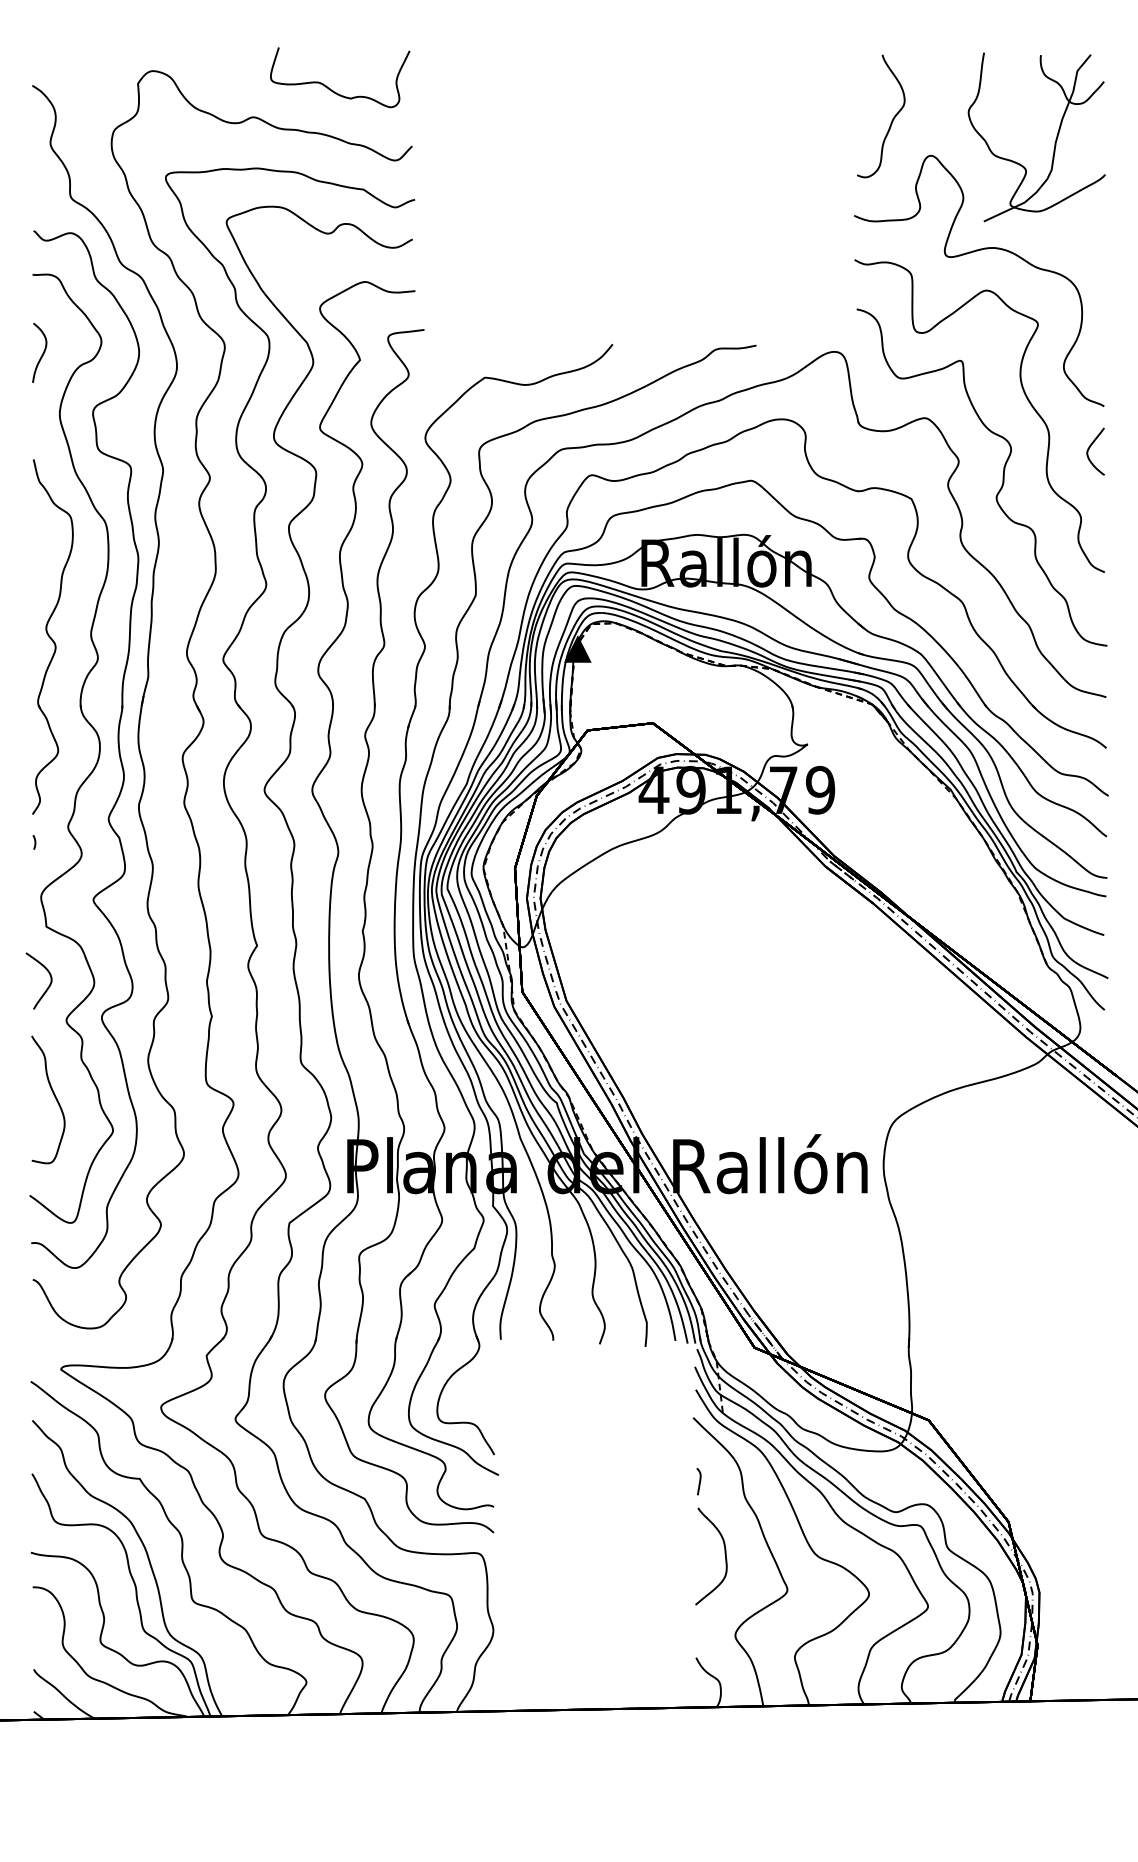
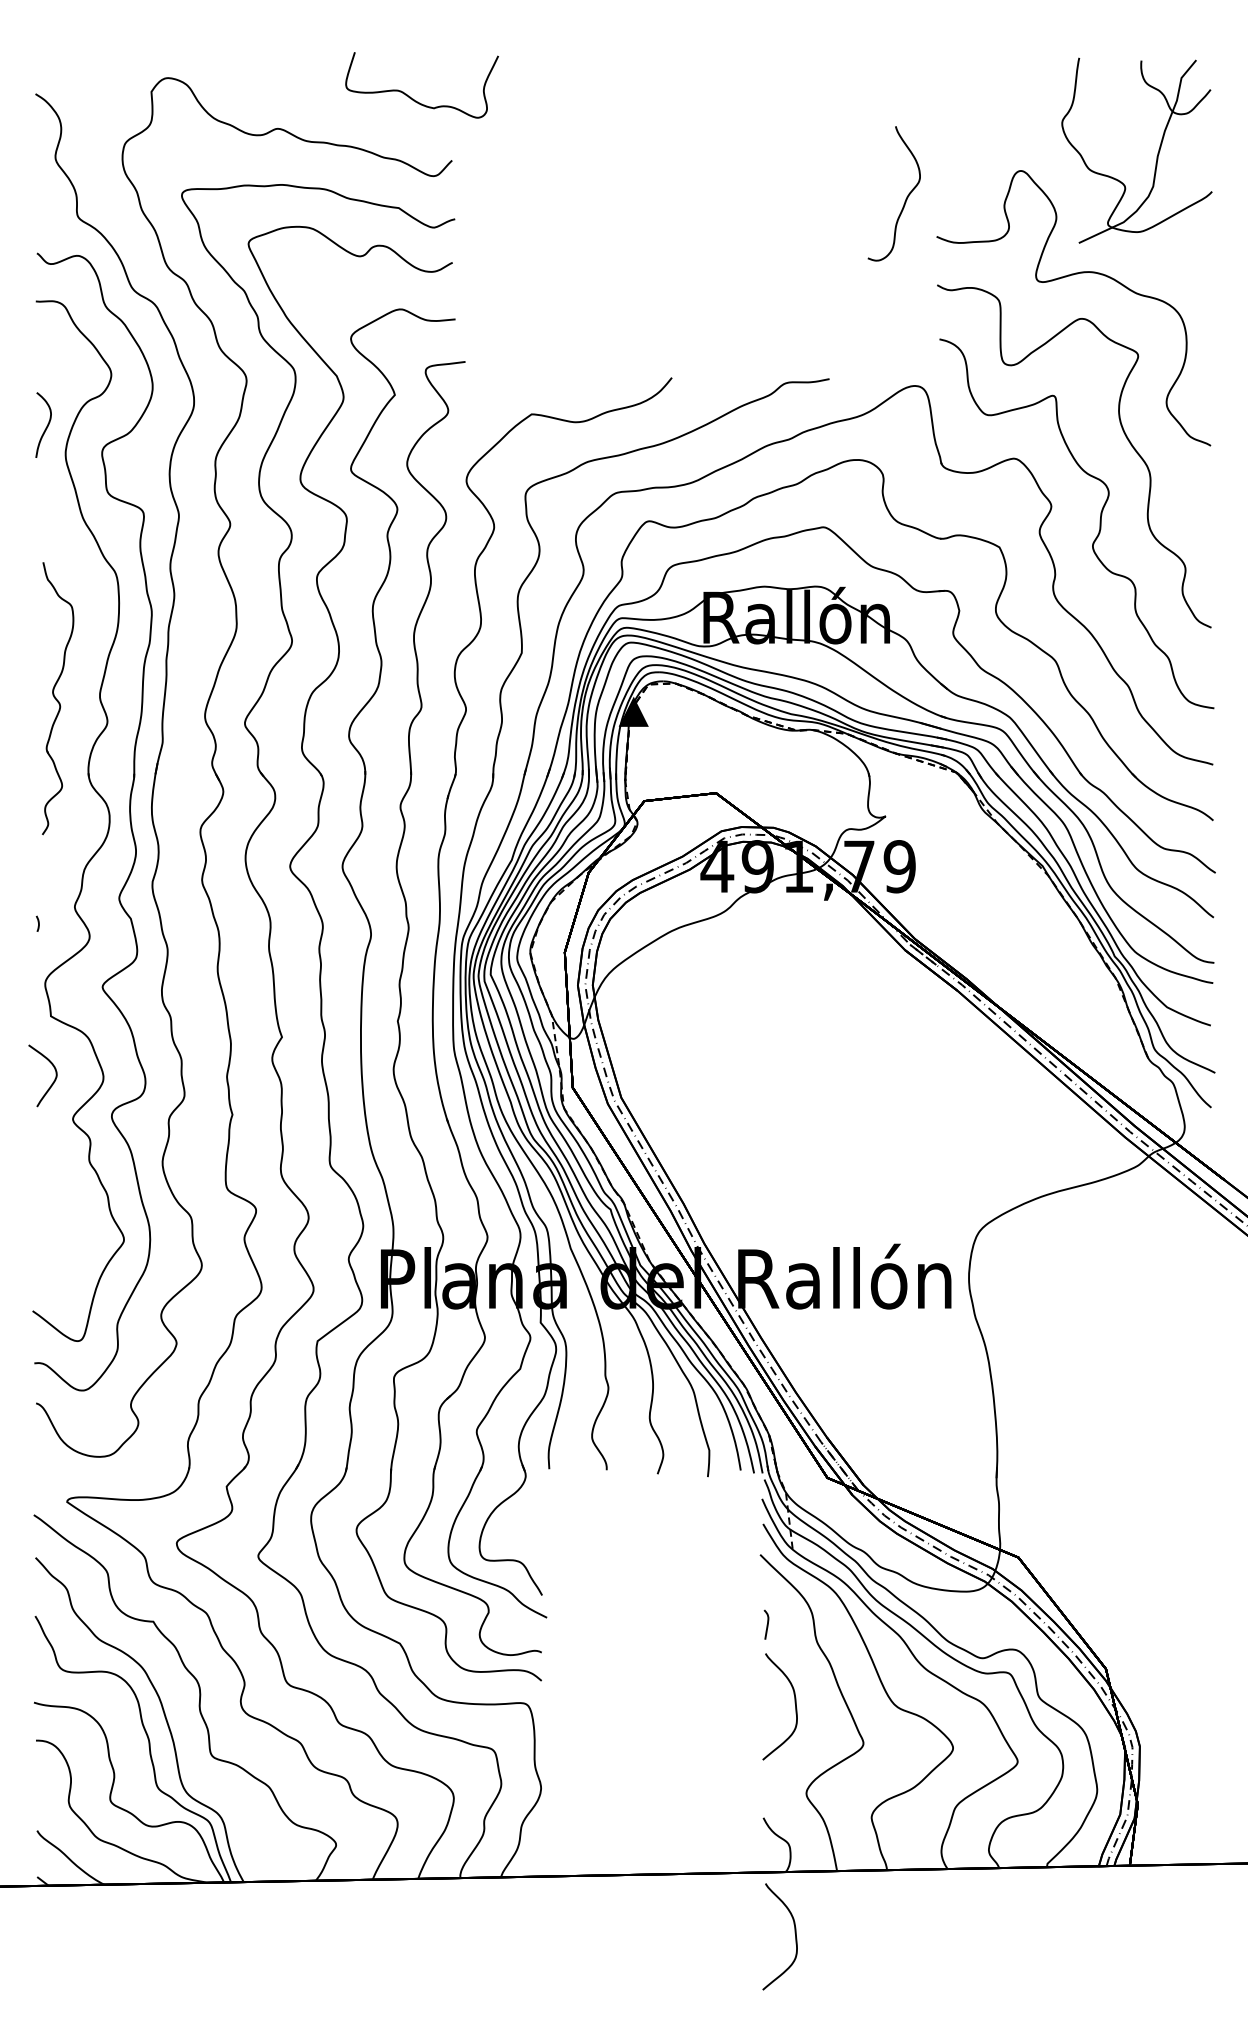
curve: (332, 89) -> (413, 98), moved
curve: (892, 118) -> (906, 196), moved
curve: (42, 354) -> (46, 426), moved
curve: (1090, 448) -> (1195, 491), removed
part: (52, 636) -> (57, 698), size x0.7
curve: (54, 1096) -> (59, 1202), removed
curve: (724, 1763) -> (794, 1933), added

